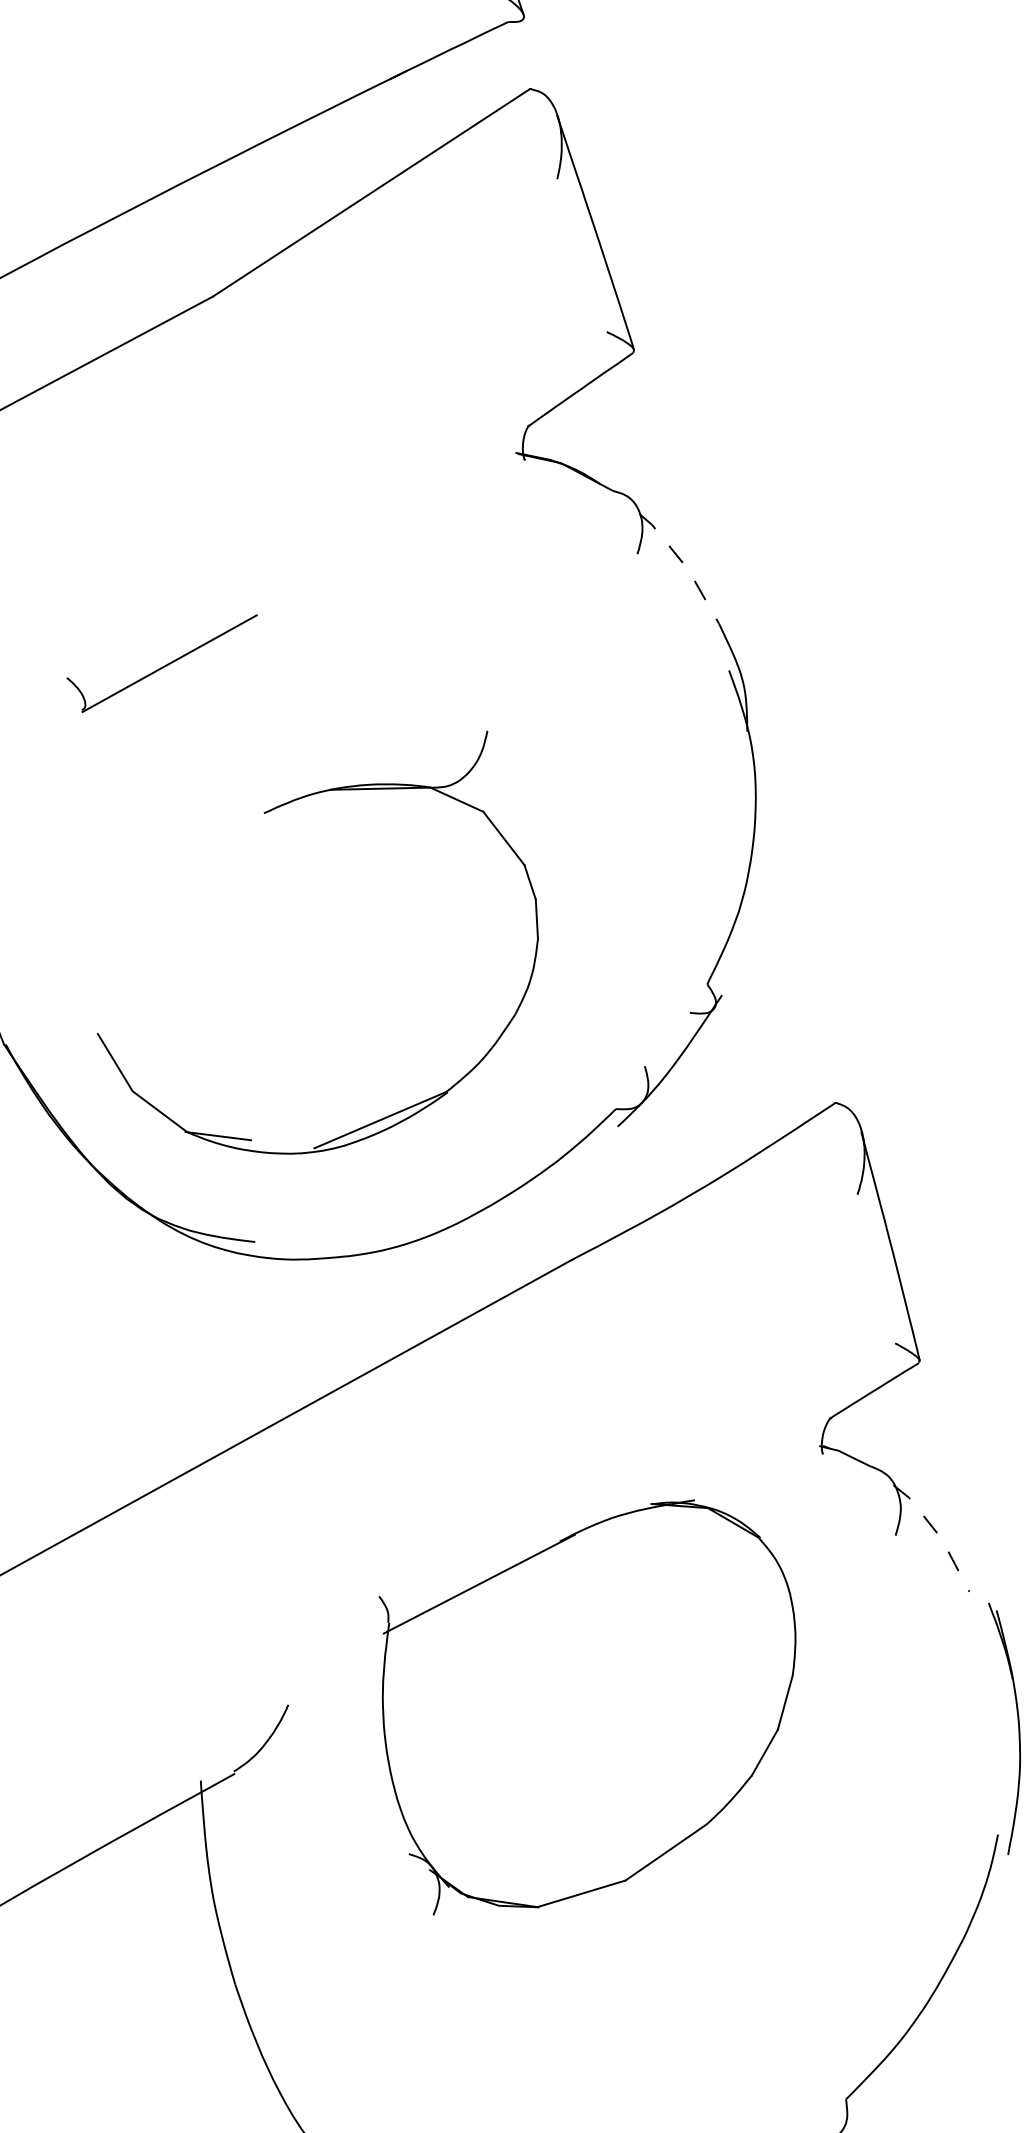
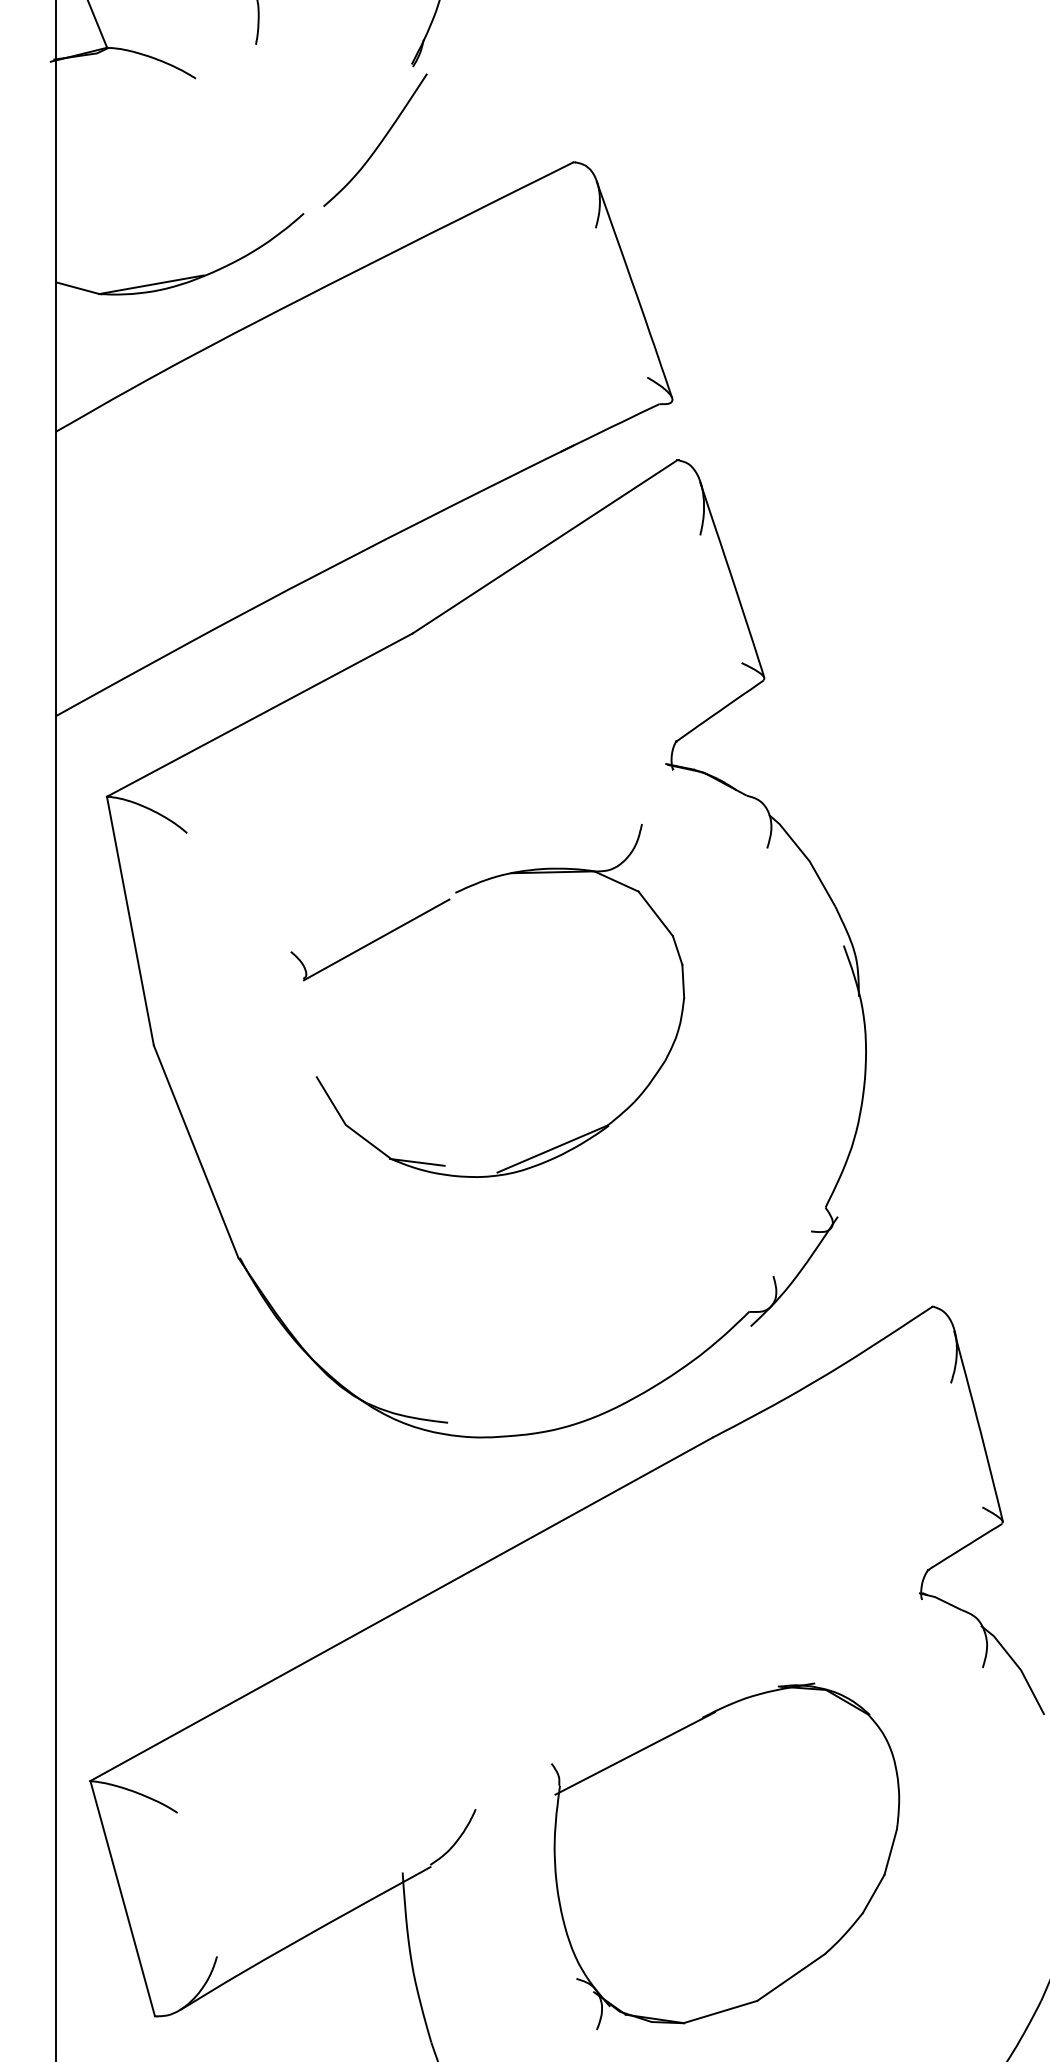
line: (684, 564) -> (806, 857), dashed -> solid
part: (268, 812) -> (459, 892), moved
line: (938, 1533) -> (1018, 1666), dashed -> solid
part: (587, 1707) -> (725, 1856), moved

